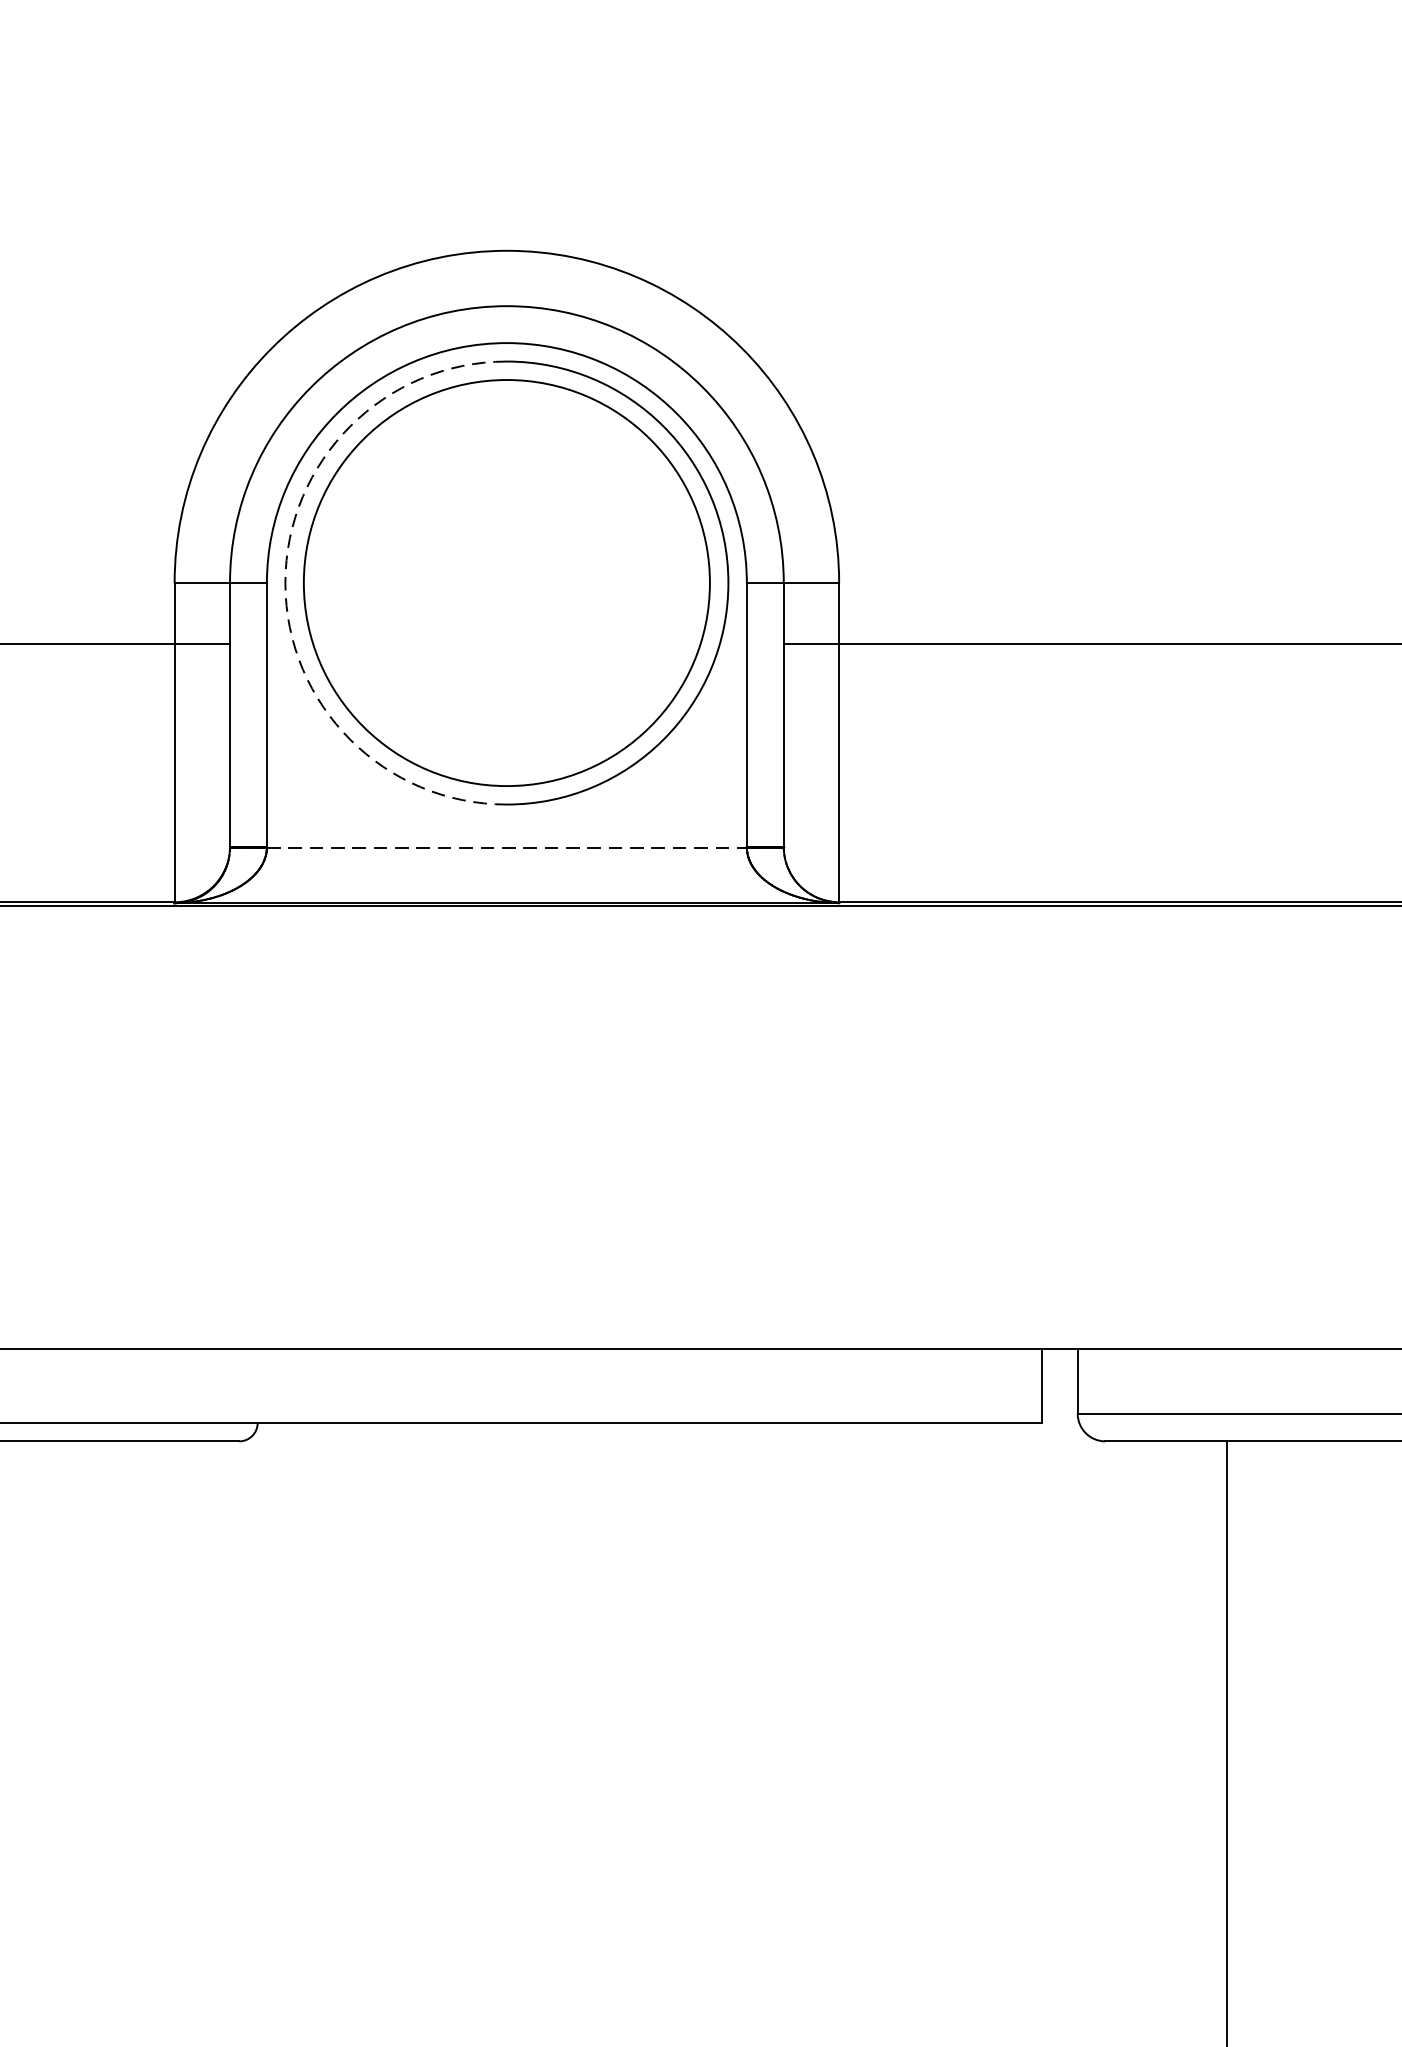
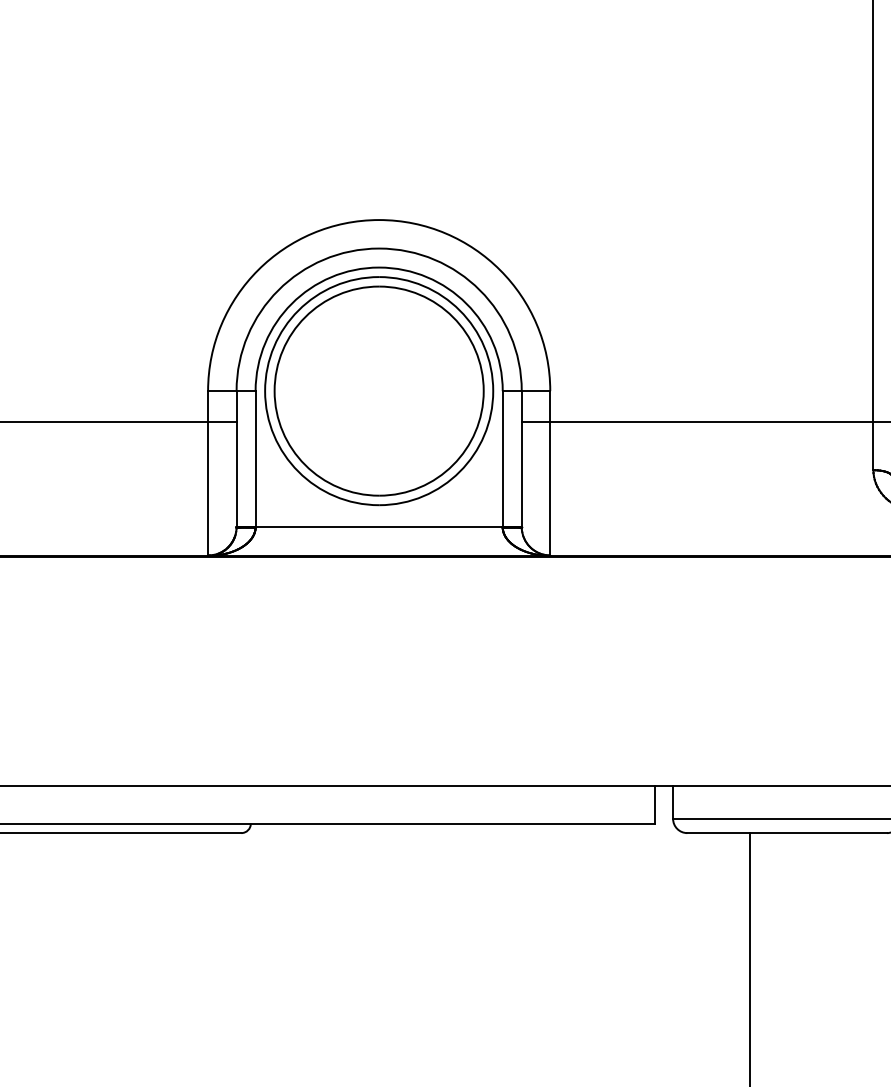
arc: (286, 583) -> (265, 391), dashed -> solid
line: (507, 847) -> (379, 527), dashed -> solid

